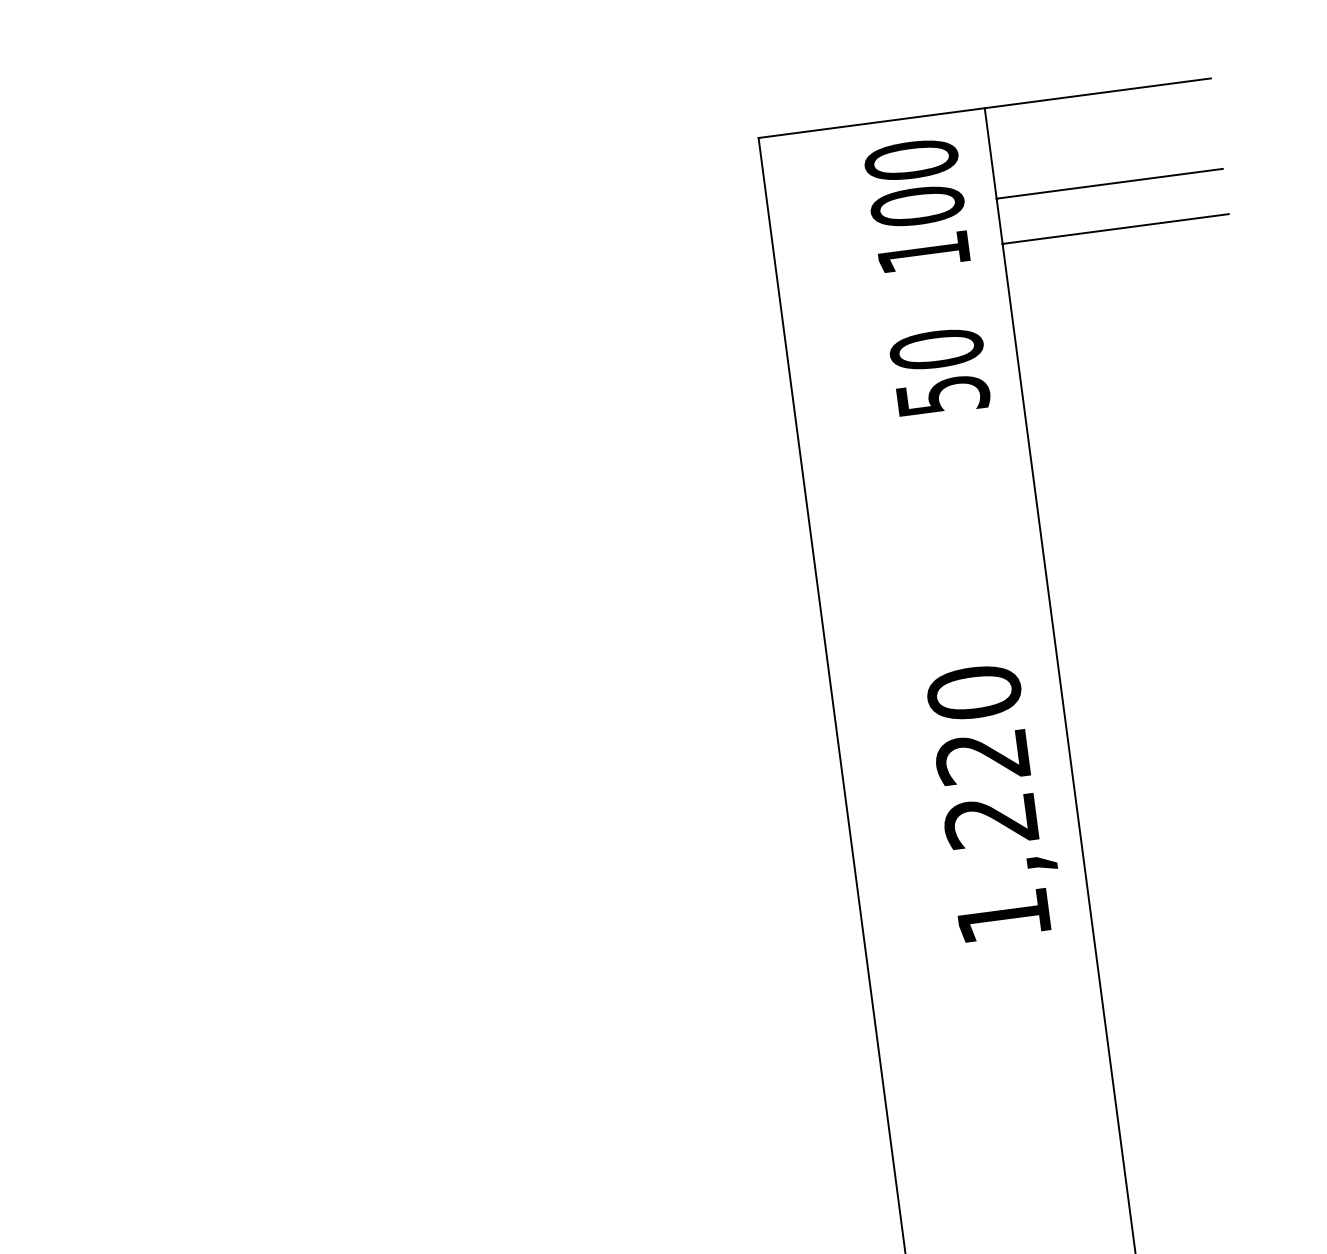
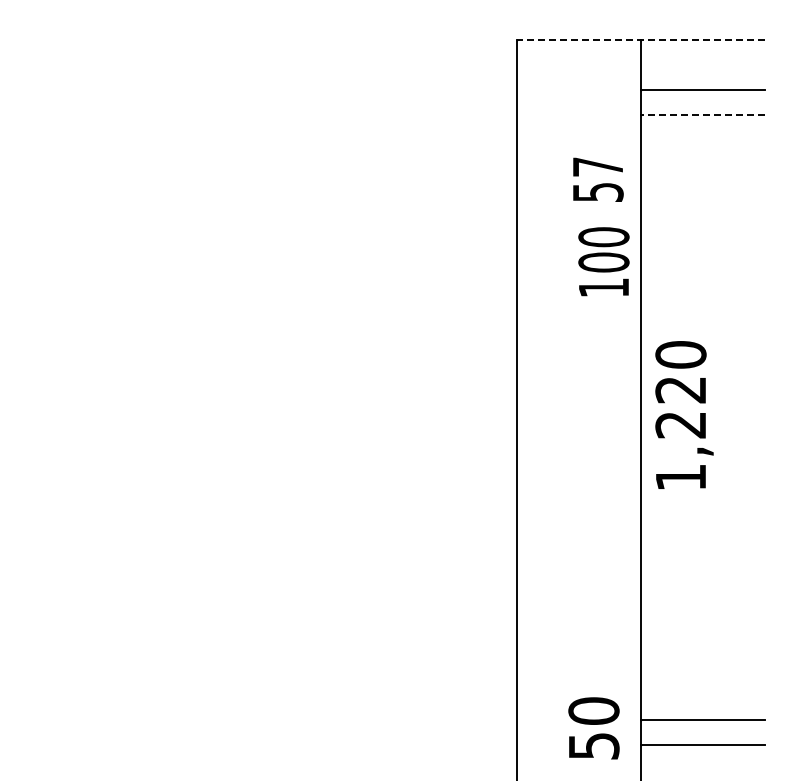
line: (983, 108) -> (640, 40), solid -> dashed
text: (916, 204) -> (603, 261), moved
line: (1114, 228) -> (702, 114), solid -> dashed
text: (935, 348) -> (597, 166), 50 -> 57
text: (995, 800) -> (684, 414), moved

